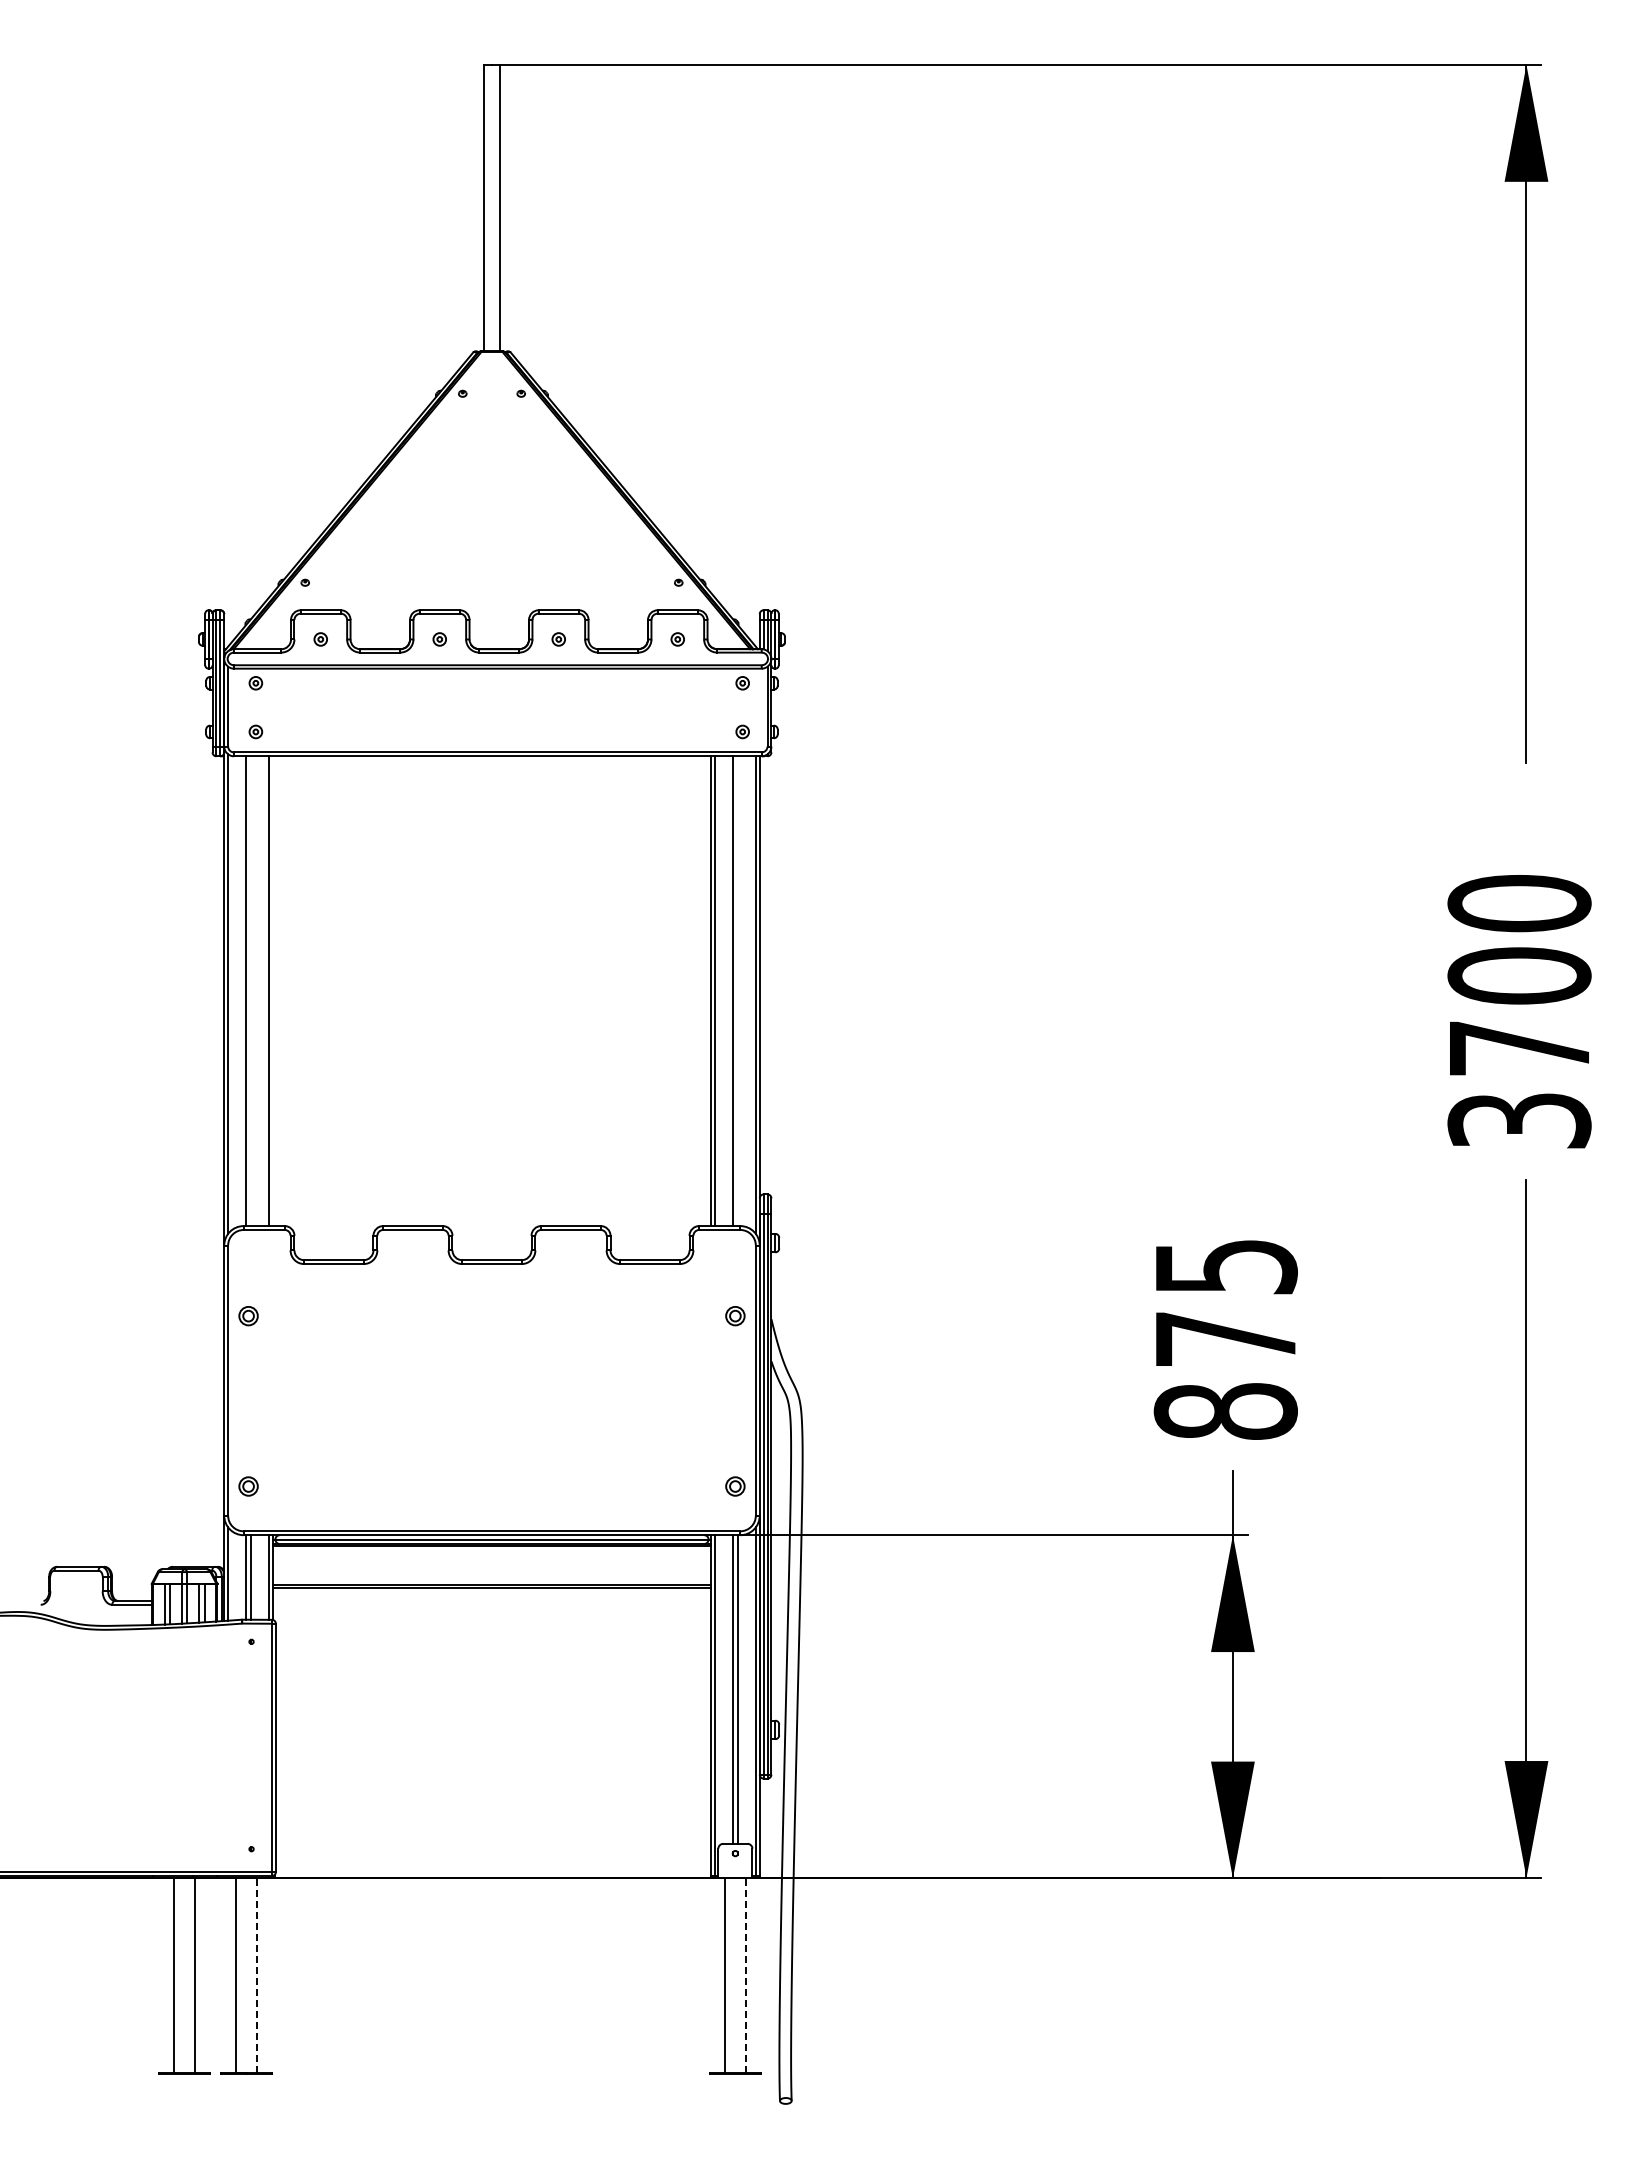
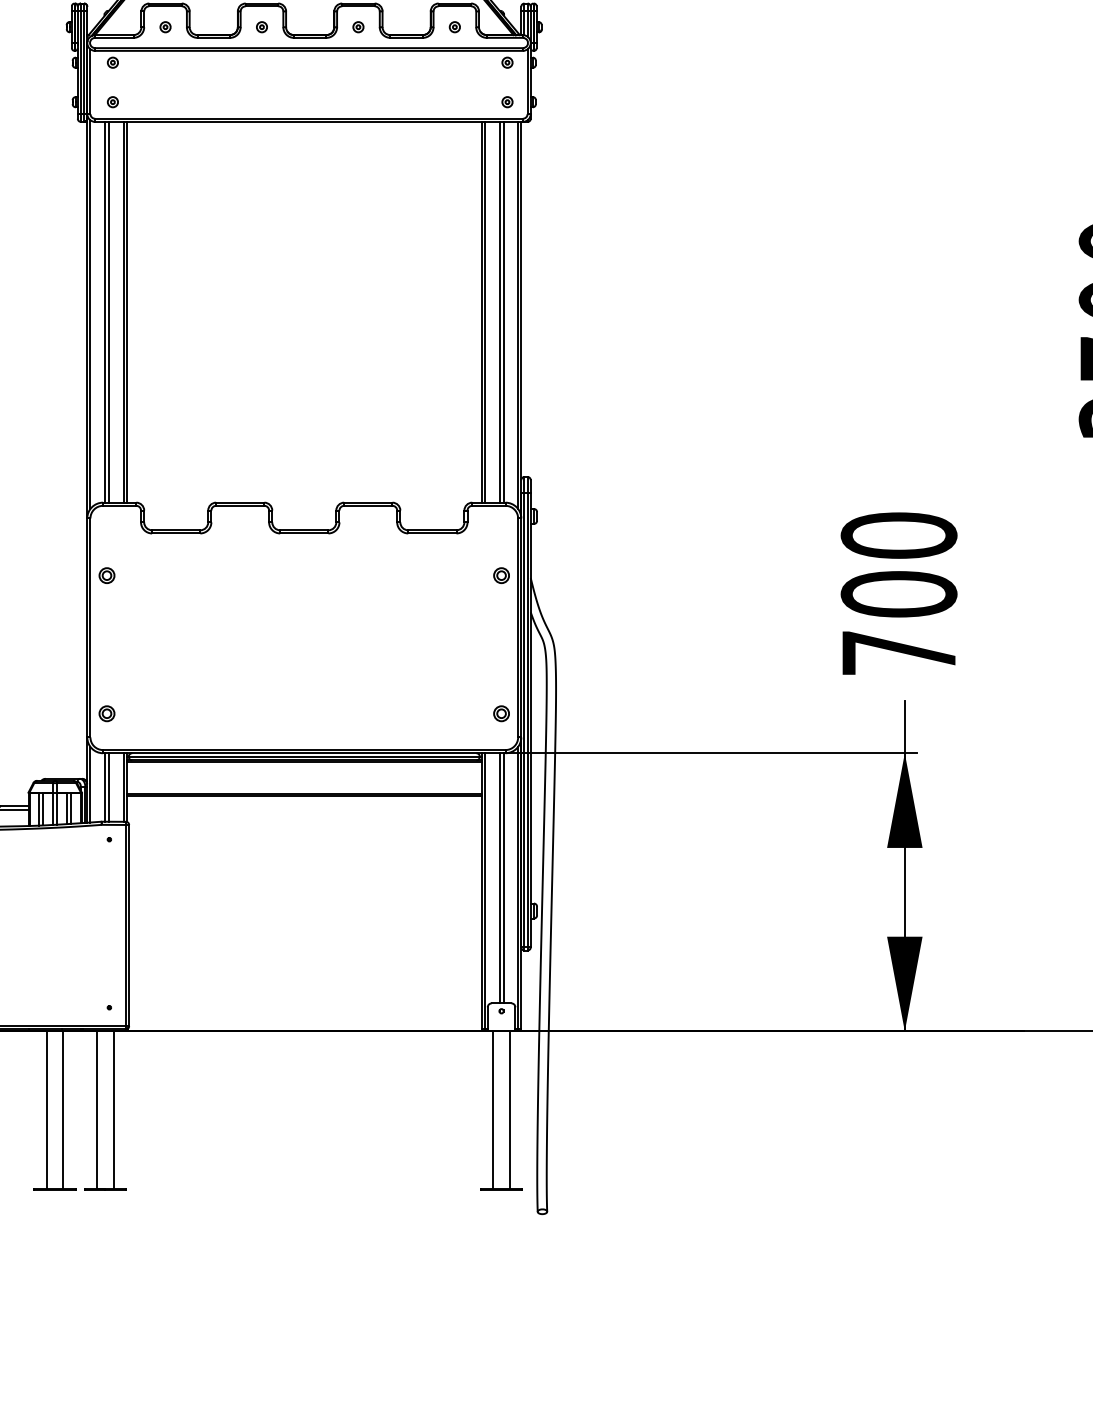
line: (251, 991) -> (109, 312), added
line: (272, 991) -> (126, 312), added
line: (737, 991) -> (503, 312), added
text: (1225, 1338) -> (898, 593), 875 -> 700
line: (256, 1975) -> (113, 1110), dashed -> solid
line: (745, 1975) -> (509, 1110), dashed -> solid

